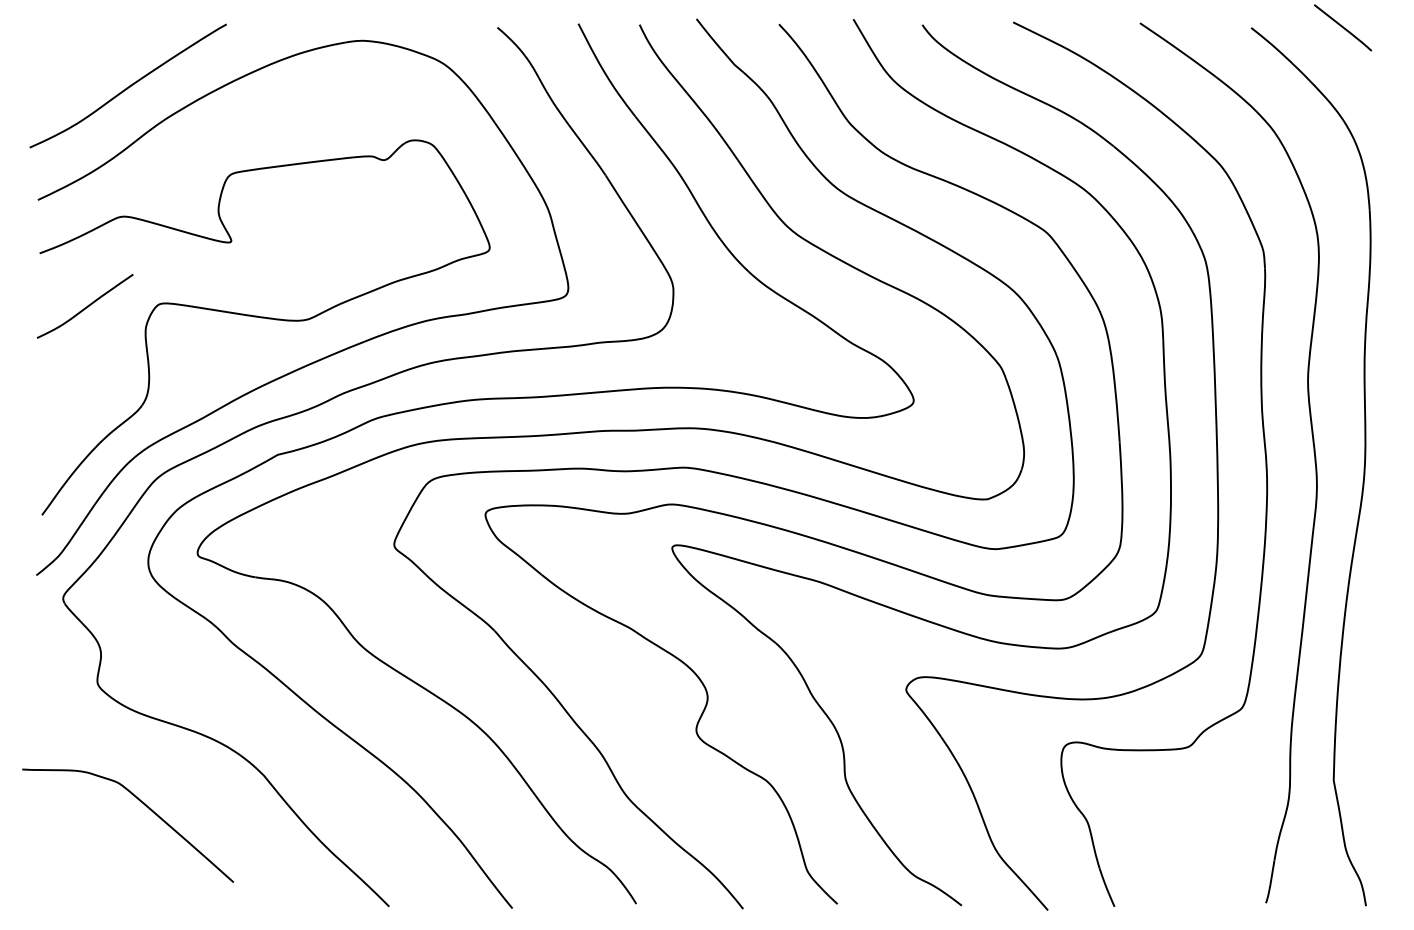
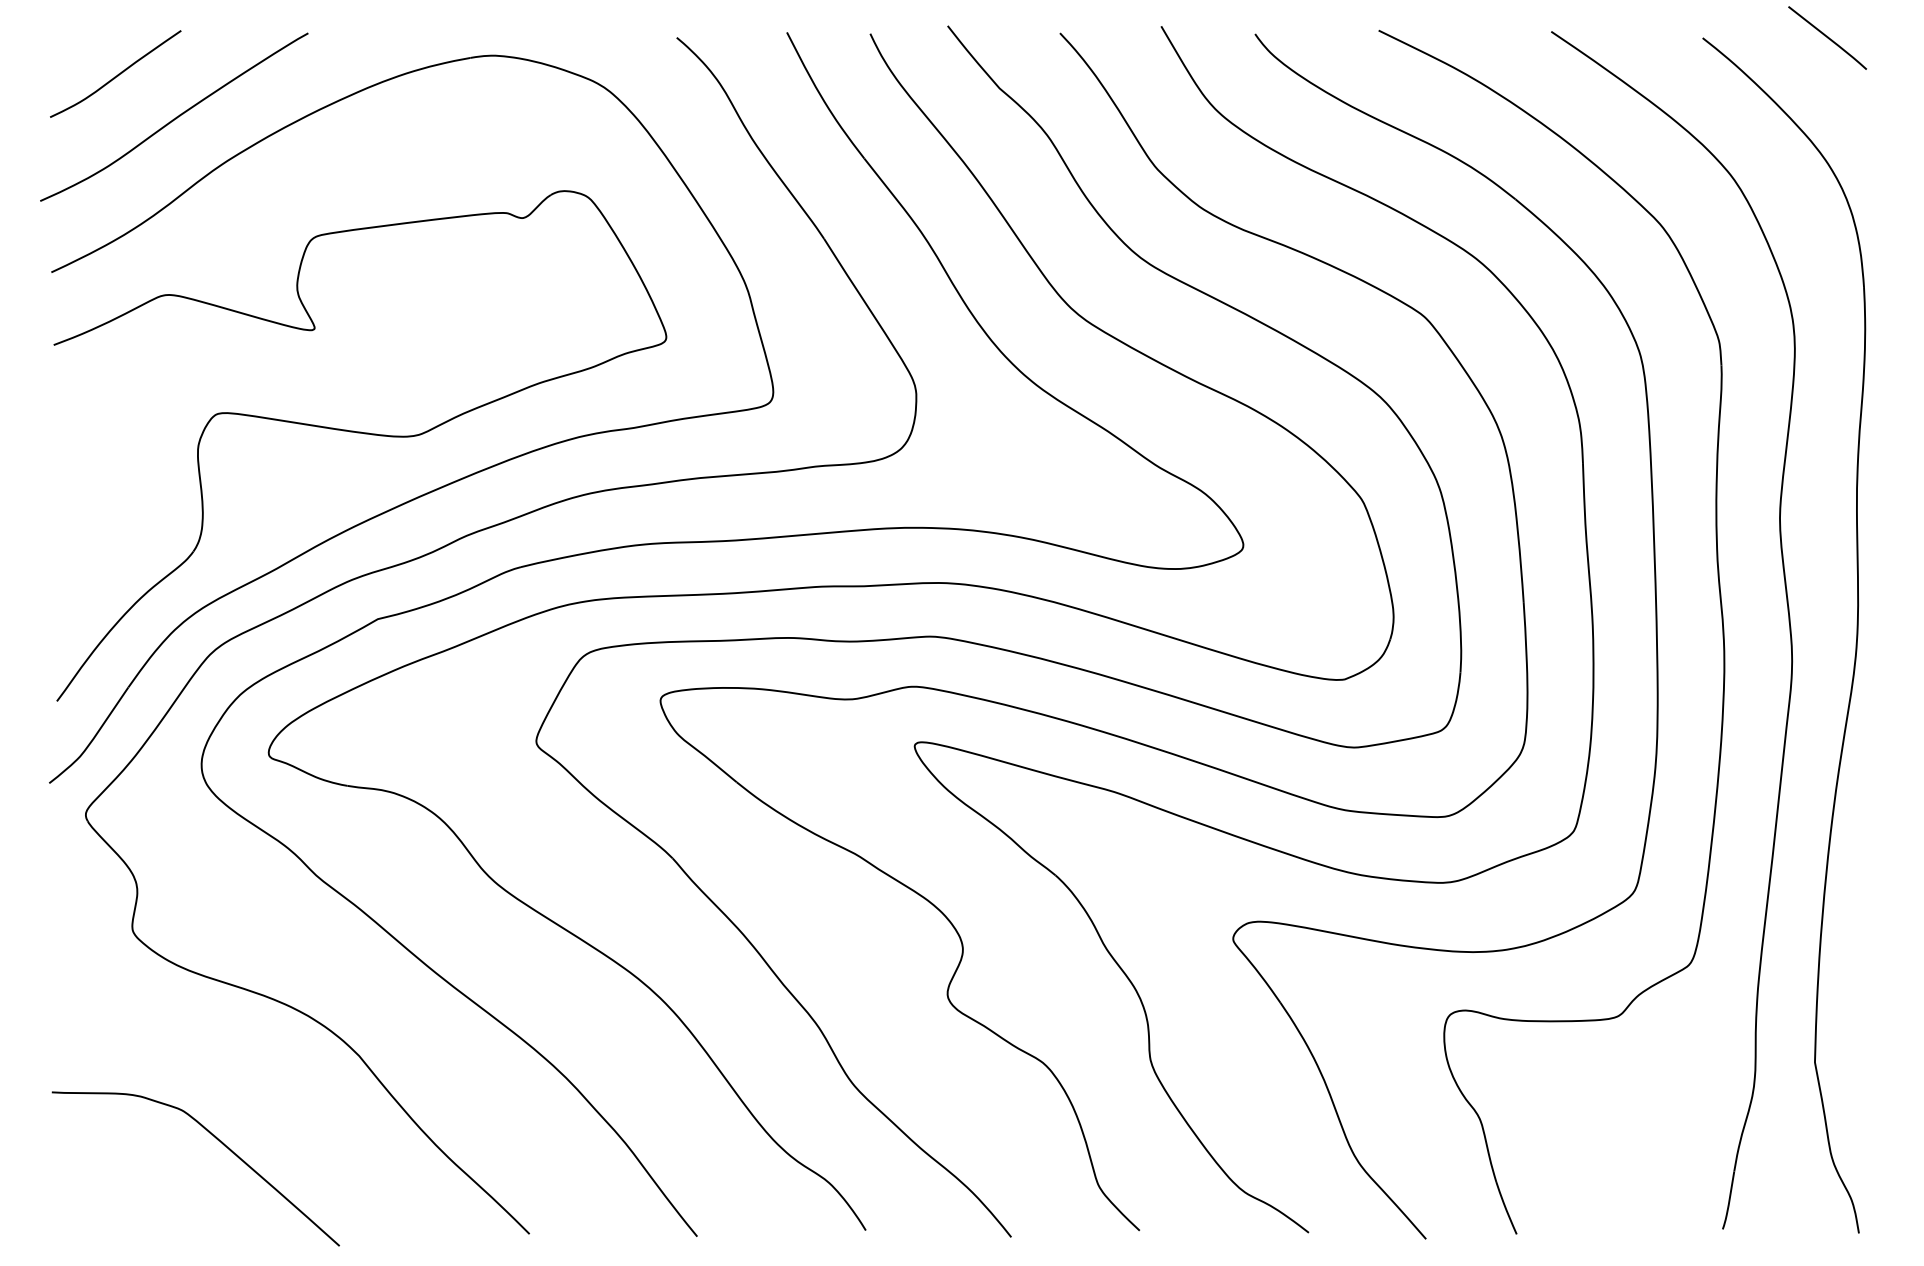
curve: (84, 307) -> (114, 75), moved
curve: (146, 807) -> (220, 1144), moved

